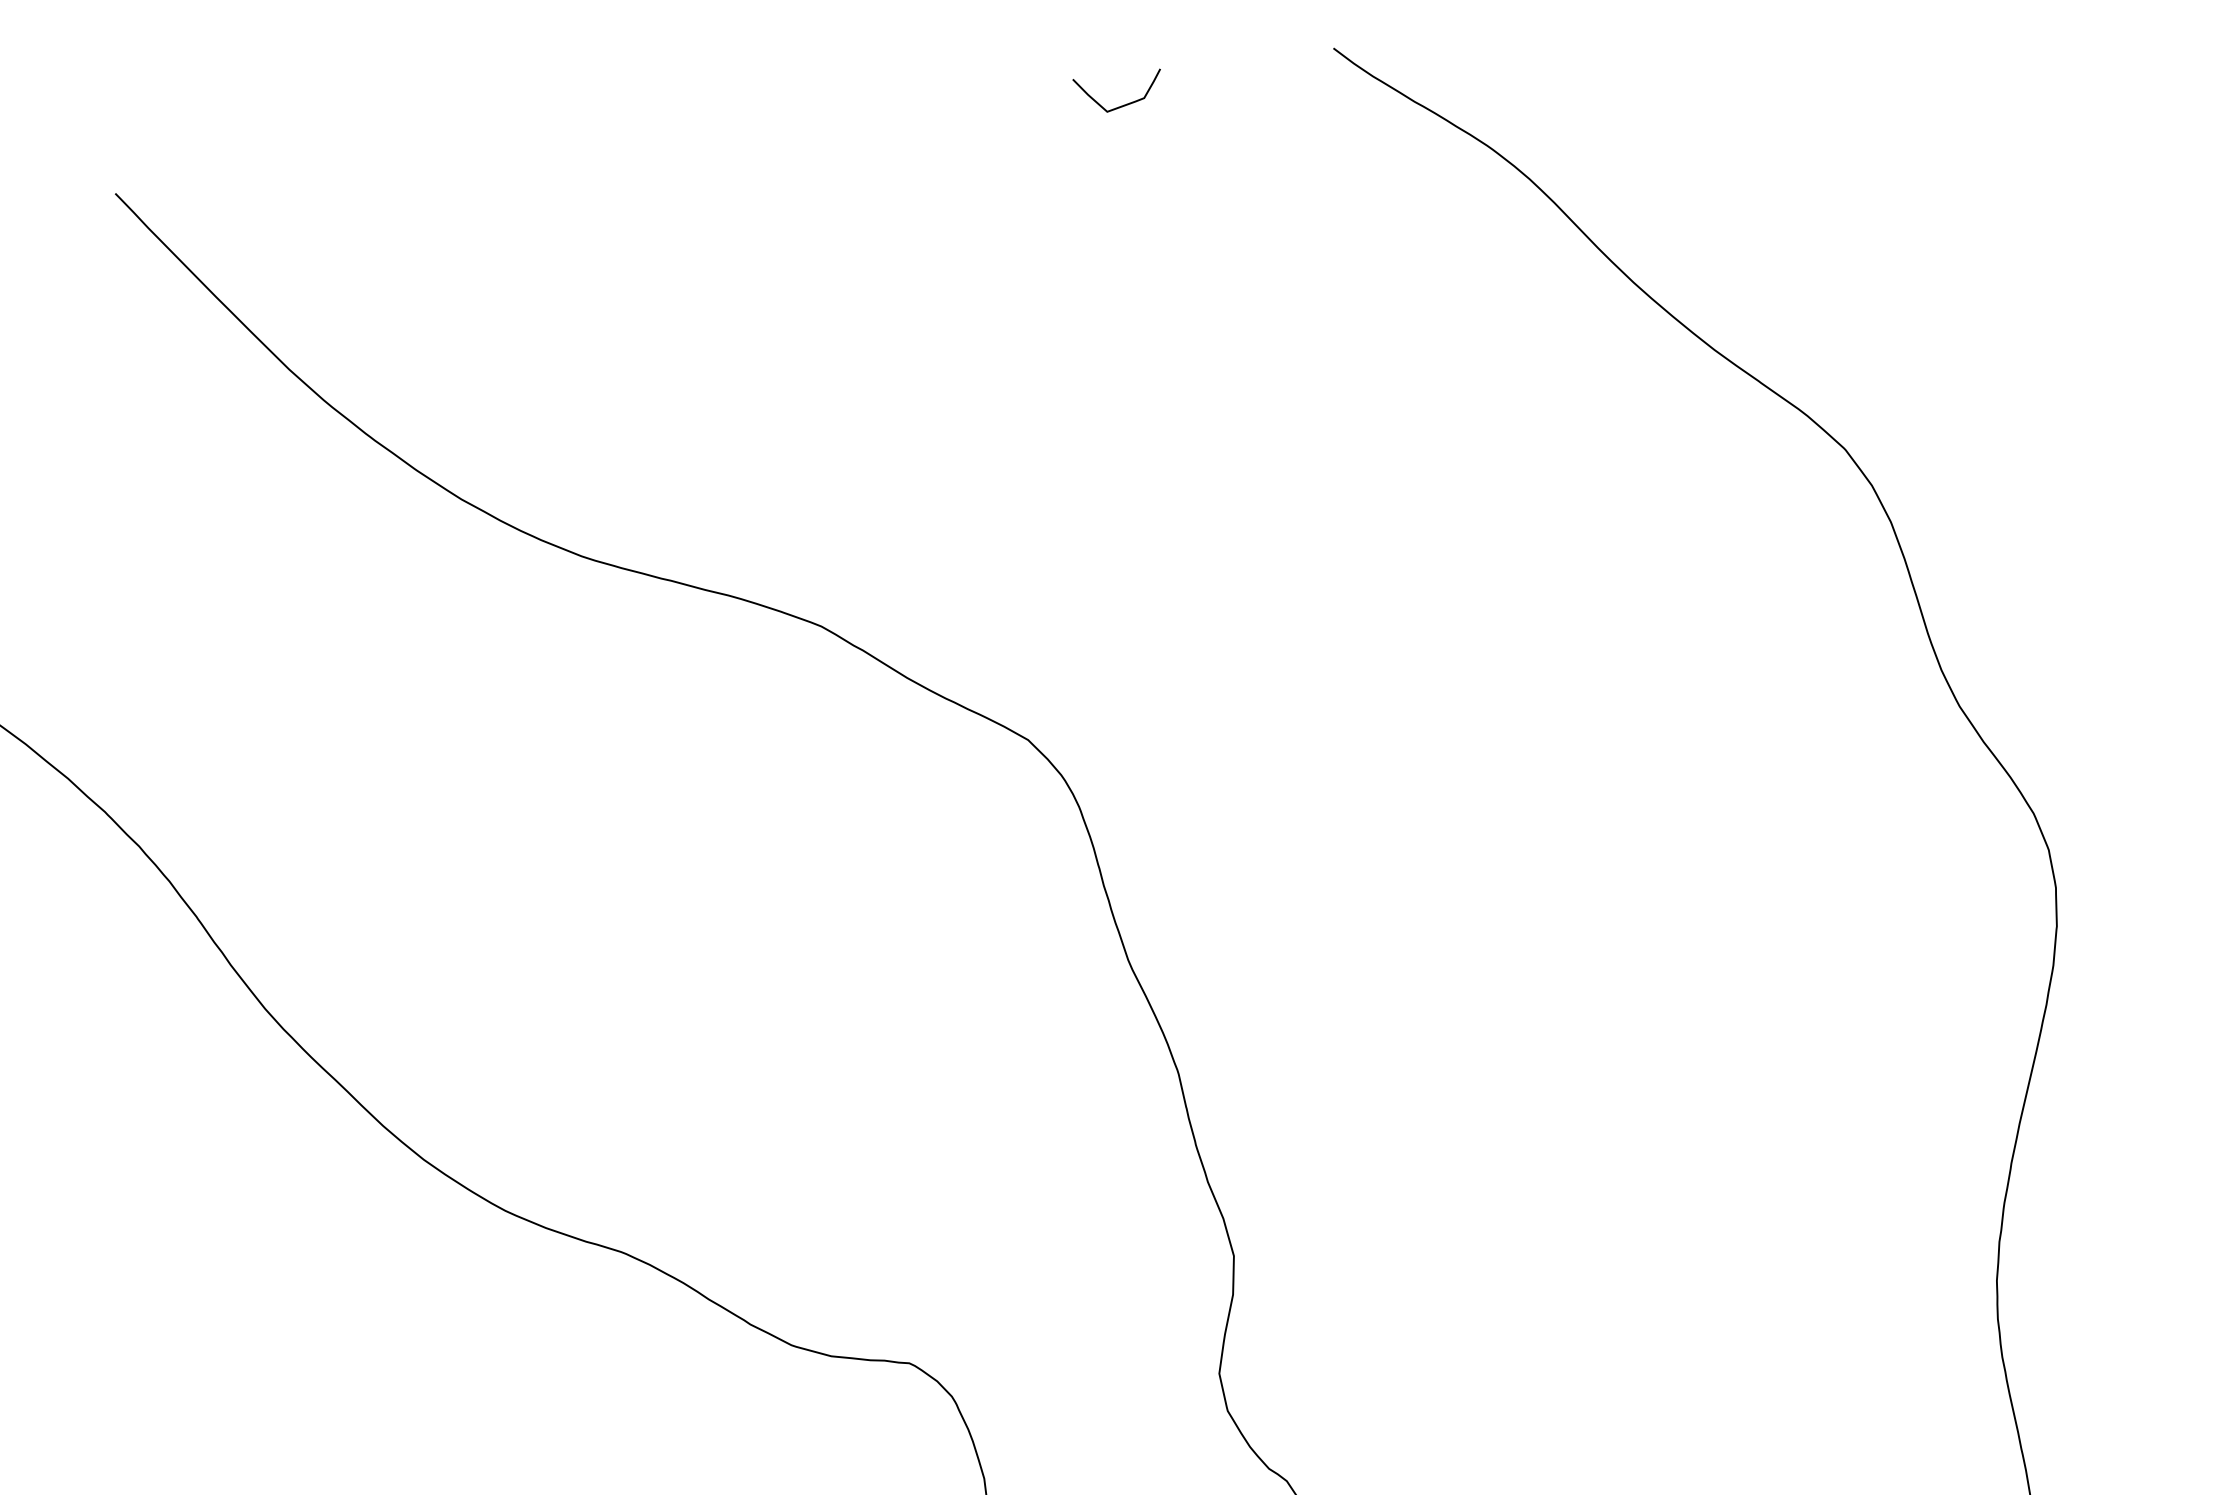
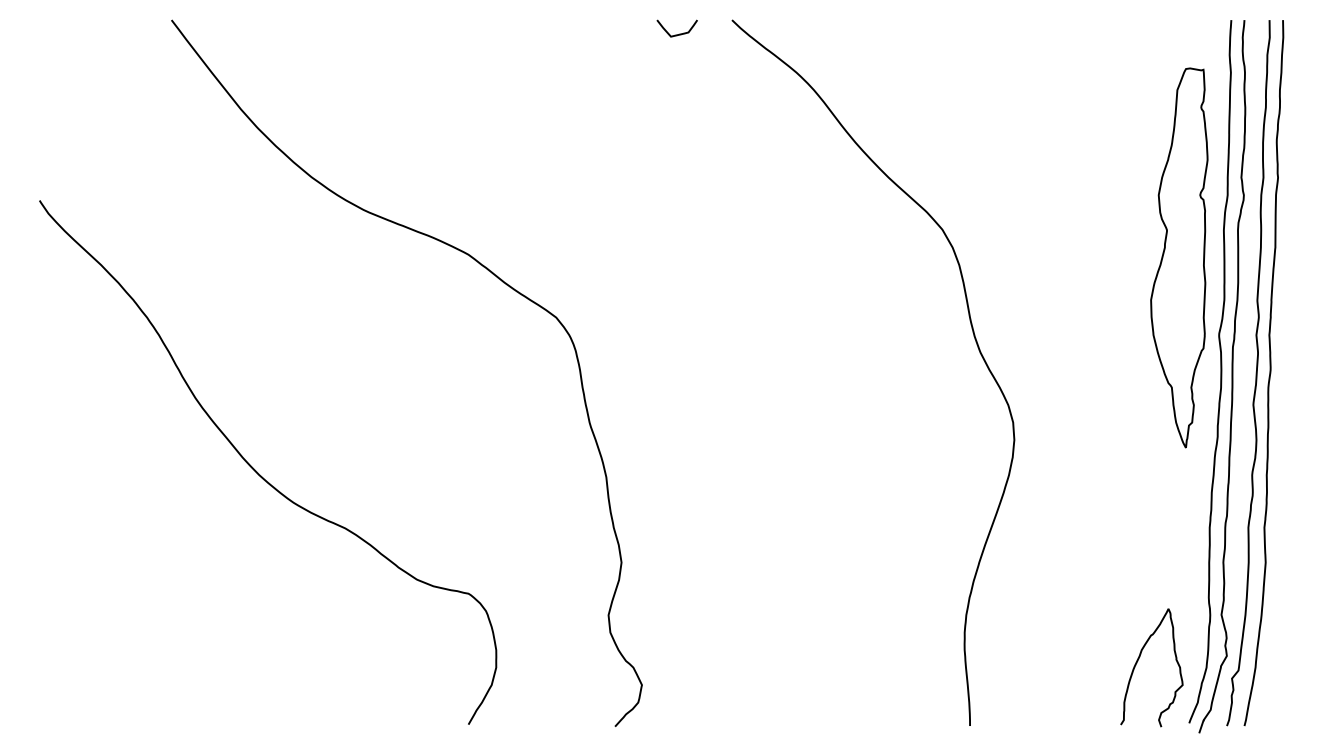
curve: (1124, 102) -> (679, 33), moved

